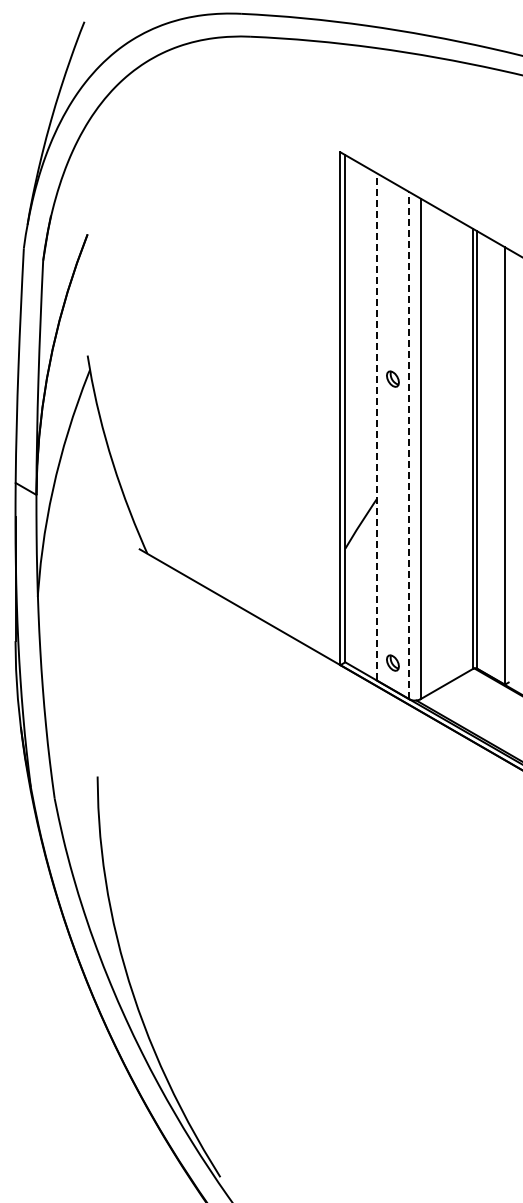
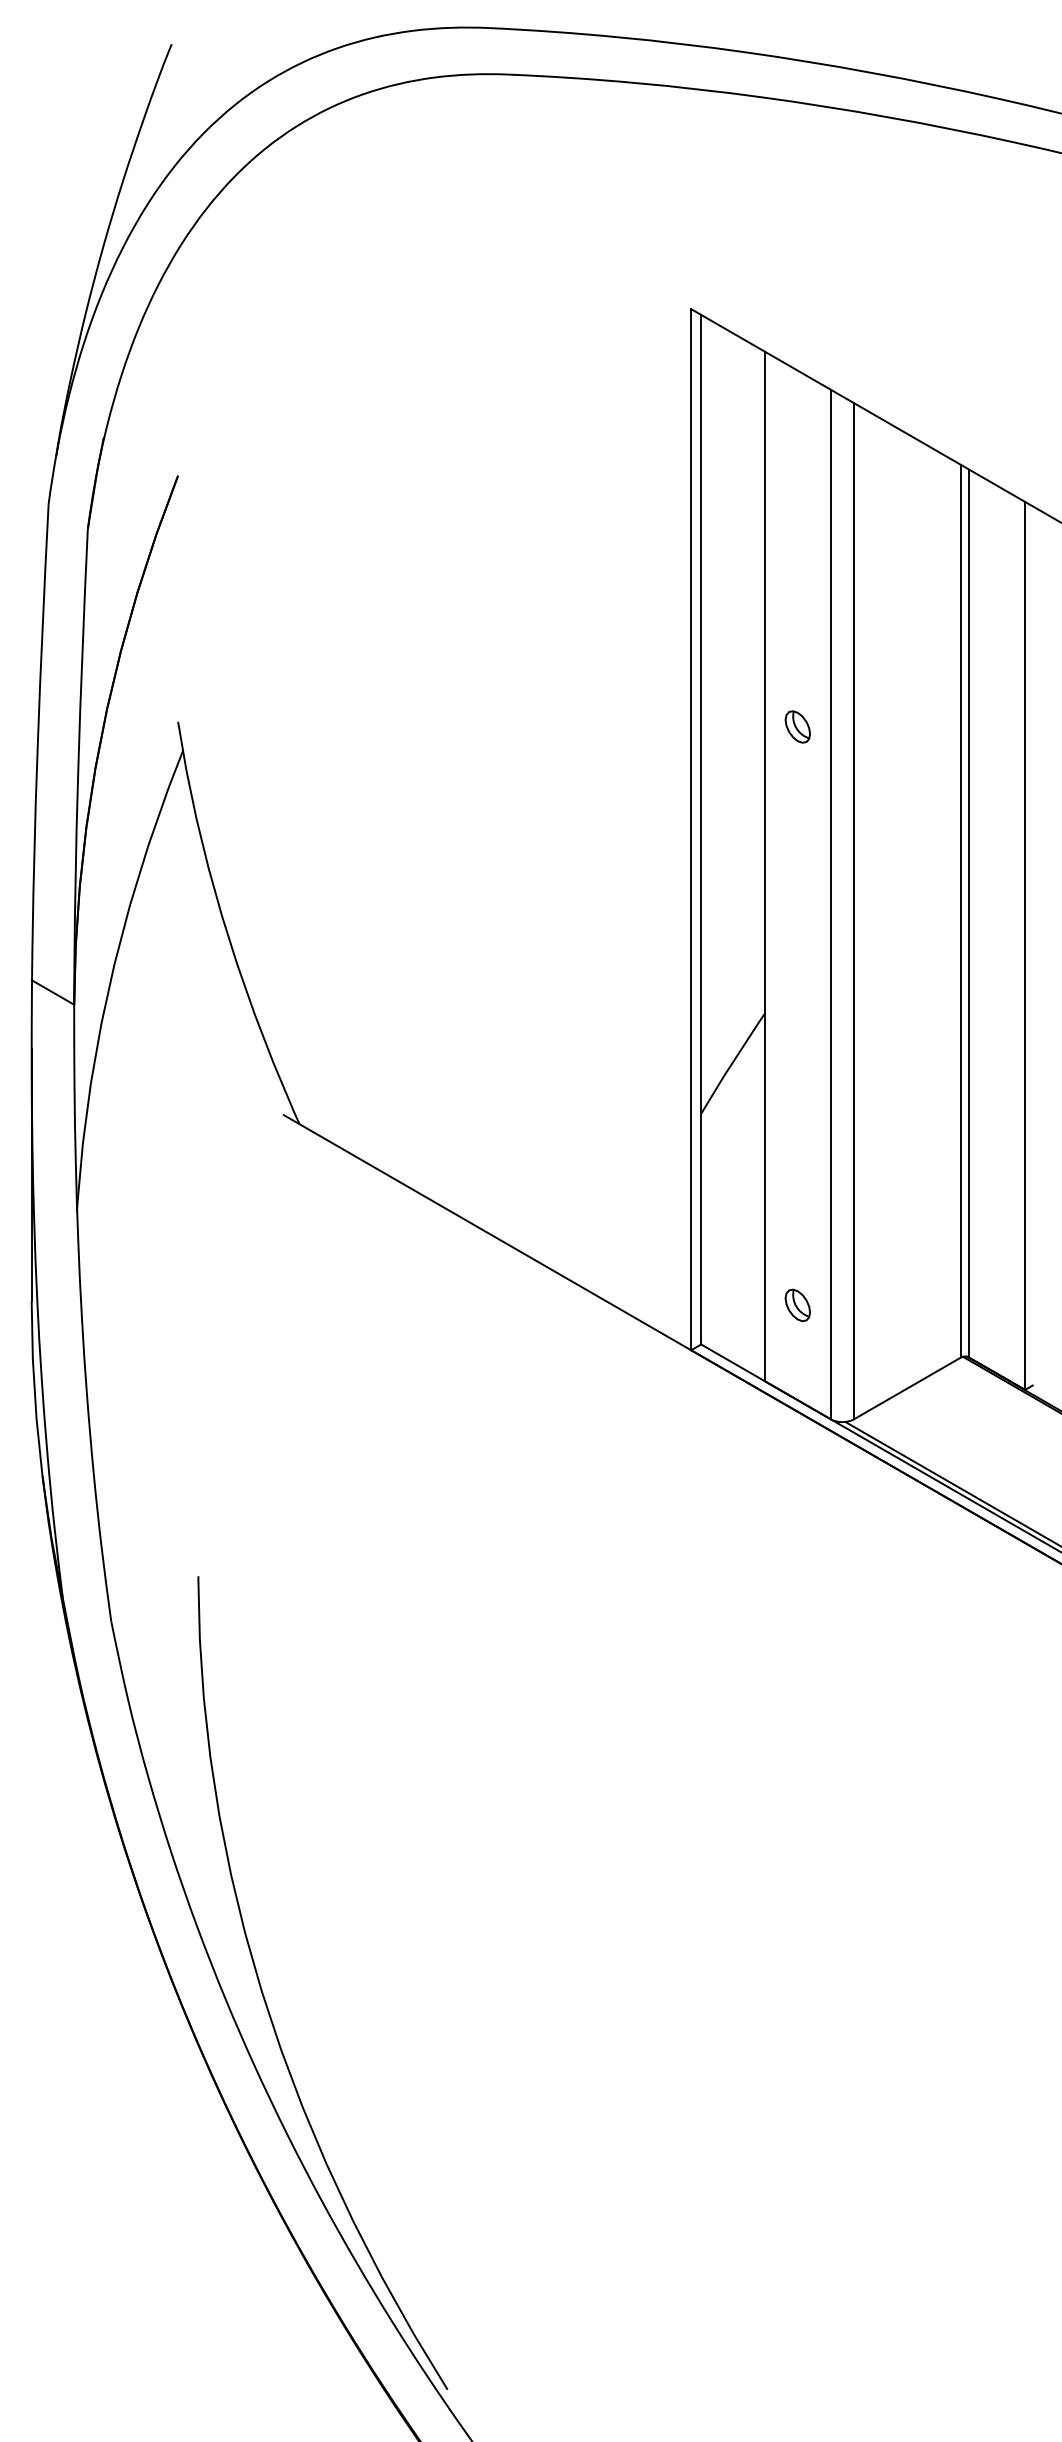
part: (392, 378) -> (796, 725), moved
line: (376, 426) -> (764, 865), dashed -> solid
line: (409, 445) -> (831, 904), dashed -> solid
part: (392, 662) -> (796, 1304), moved

